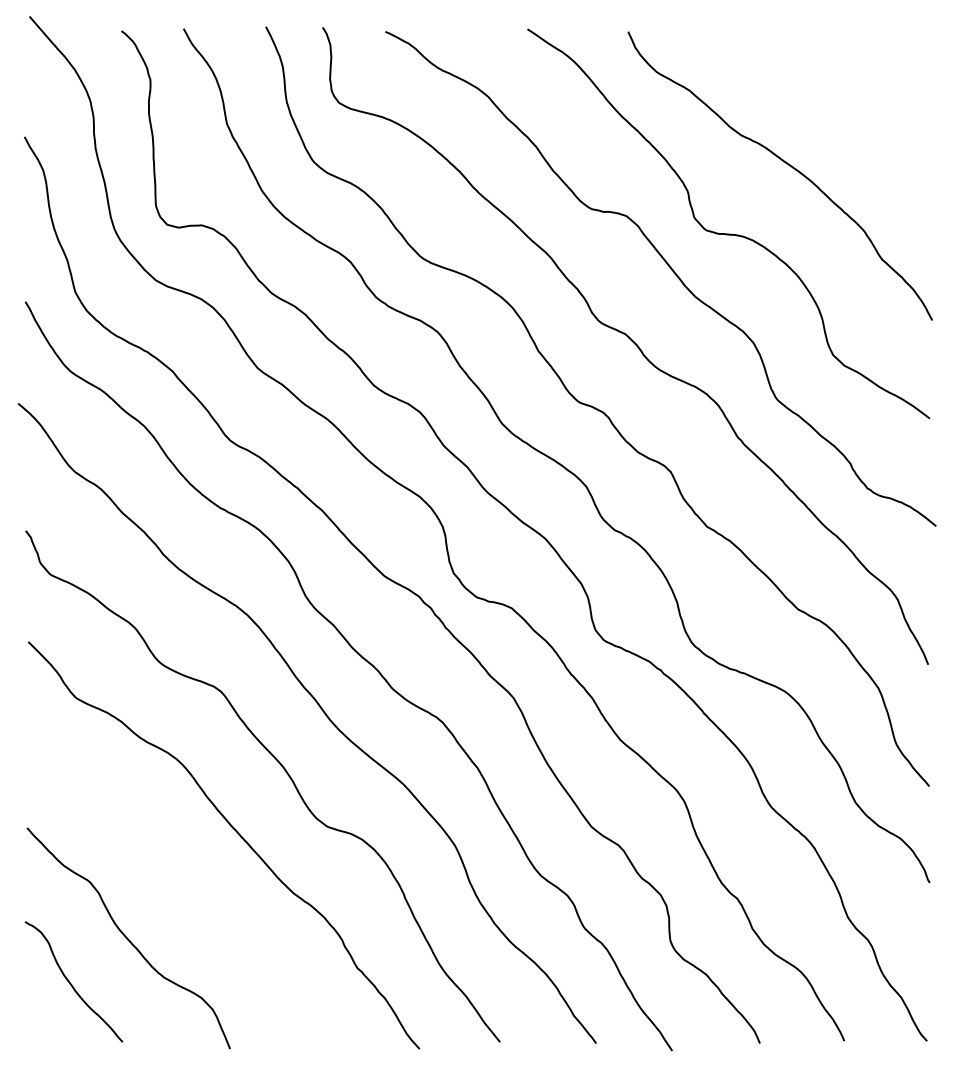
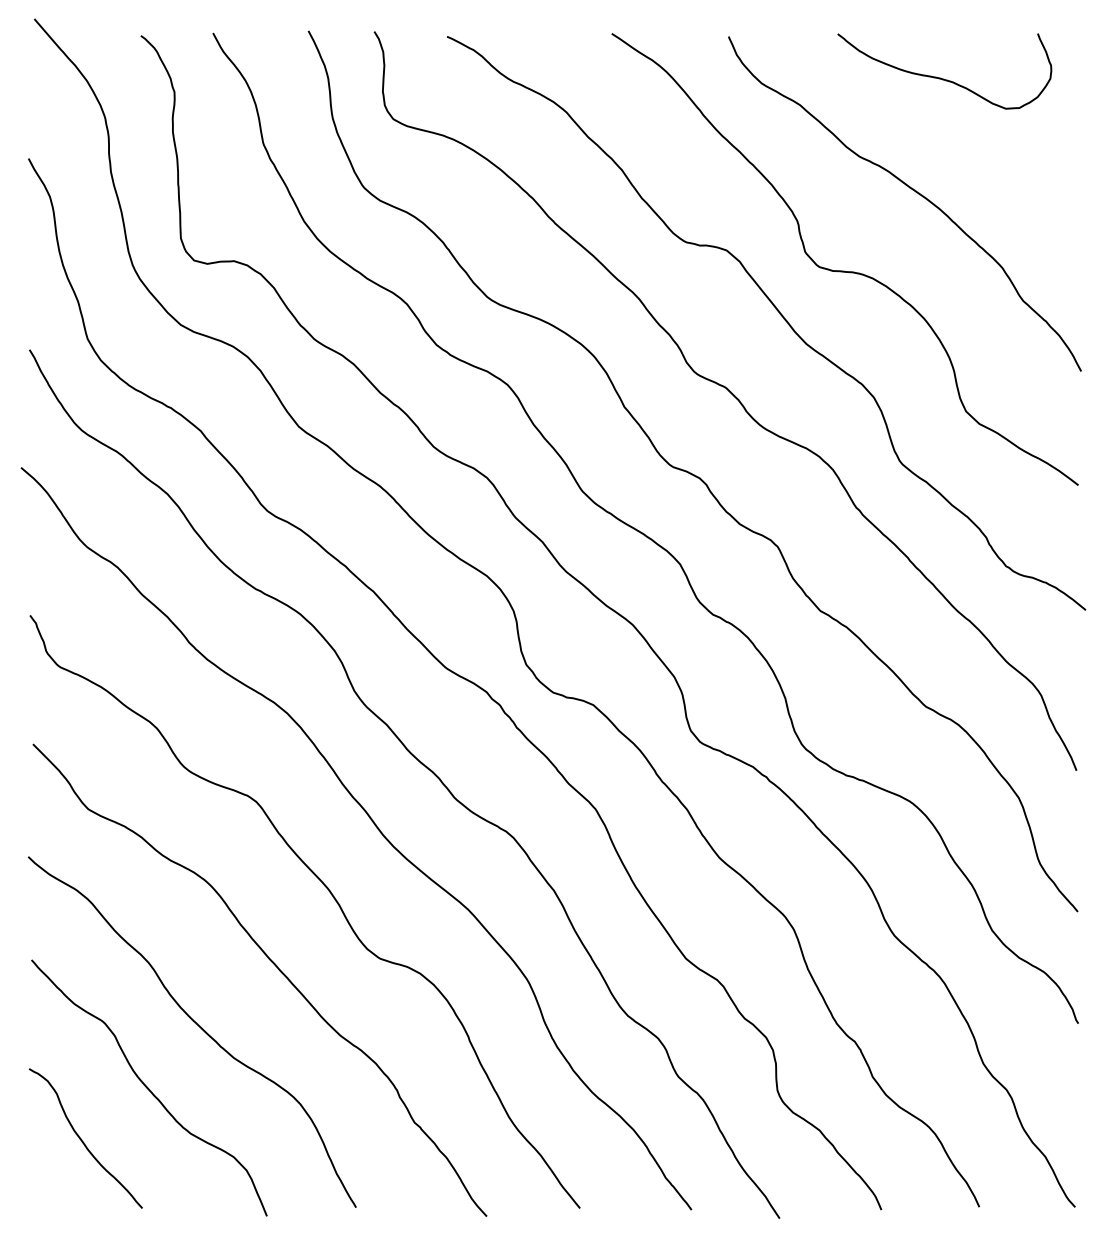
curve: (814, 67) -> (944, 78), added
curve: (170, 884) -> (197, 1025), added

